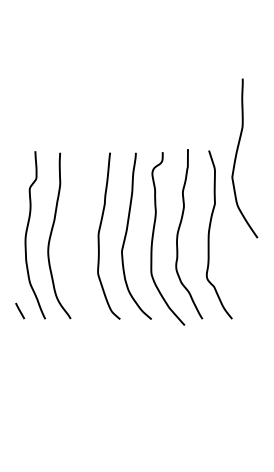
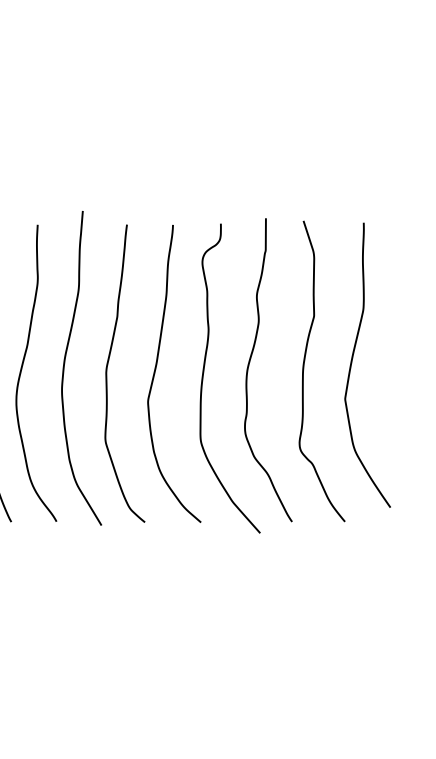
curve: (236, 158) -> (352, 365), moved
curve: (75, 233) -> (65, 369), added

